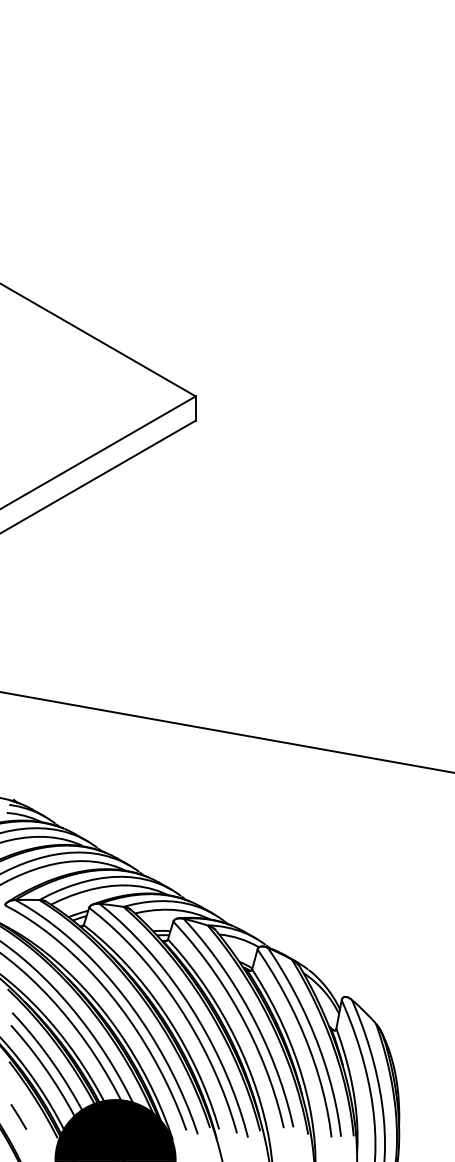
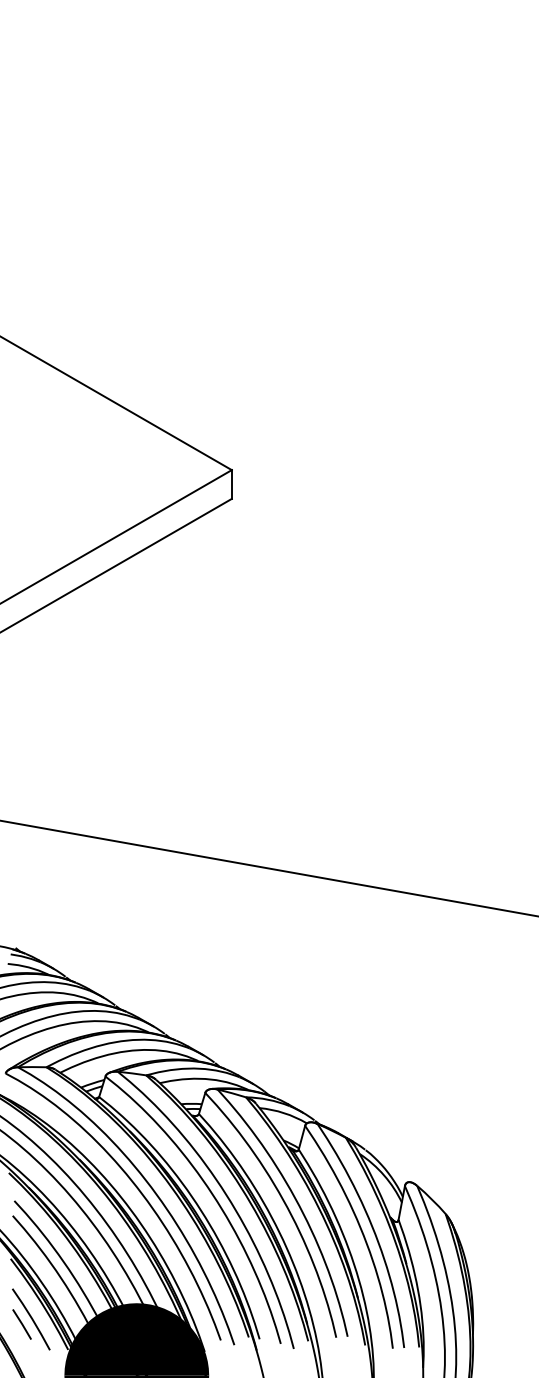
line: (26, 1112) -> (31, 1319), added

